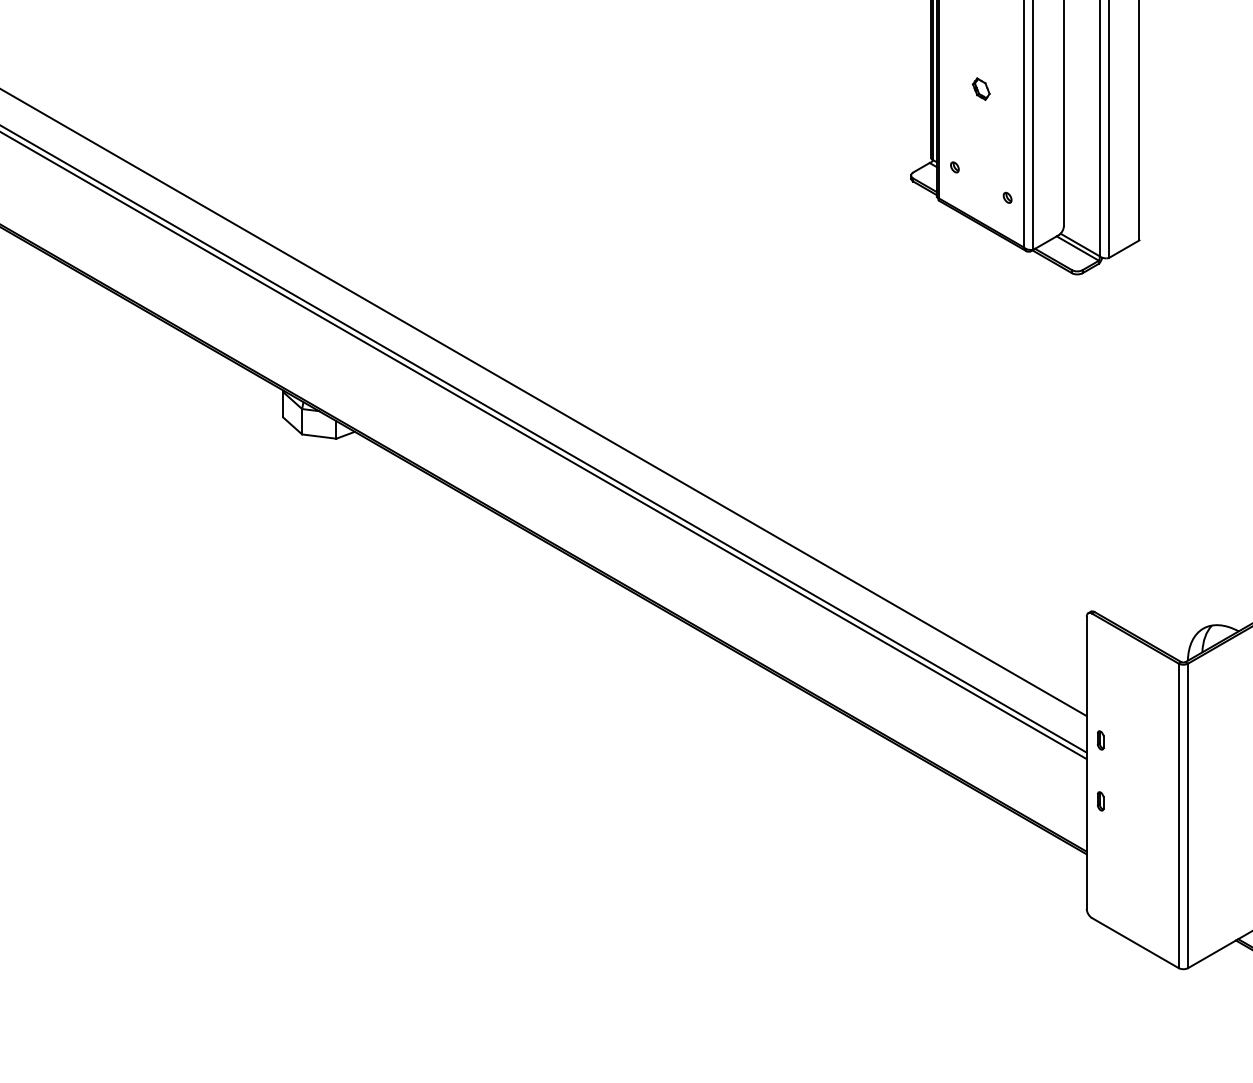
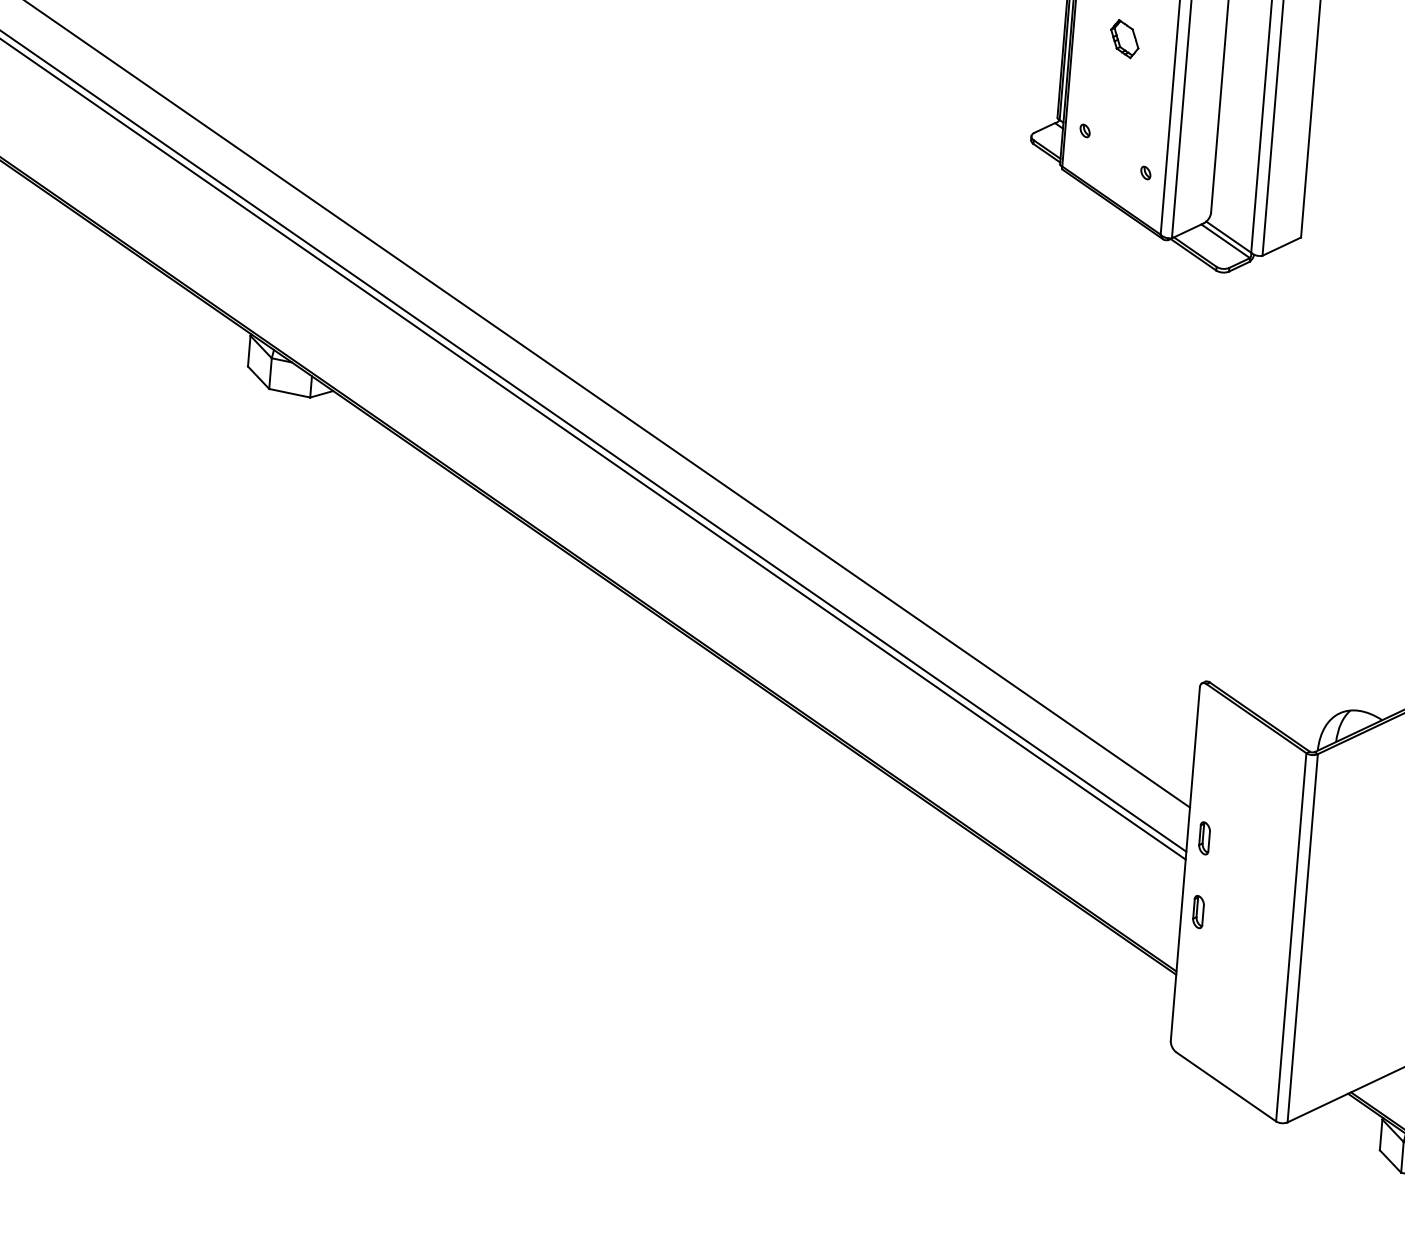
part: (981, 88) -> (1125, 38), size x1.43
part: (1100, 740) -> (1204, 838), size x1.43
part: (1100, 801) -> (1198, 912), size x1.43

